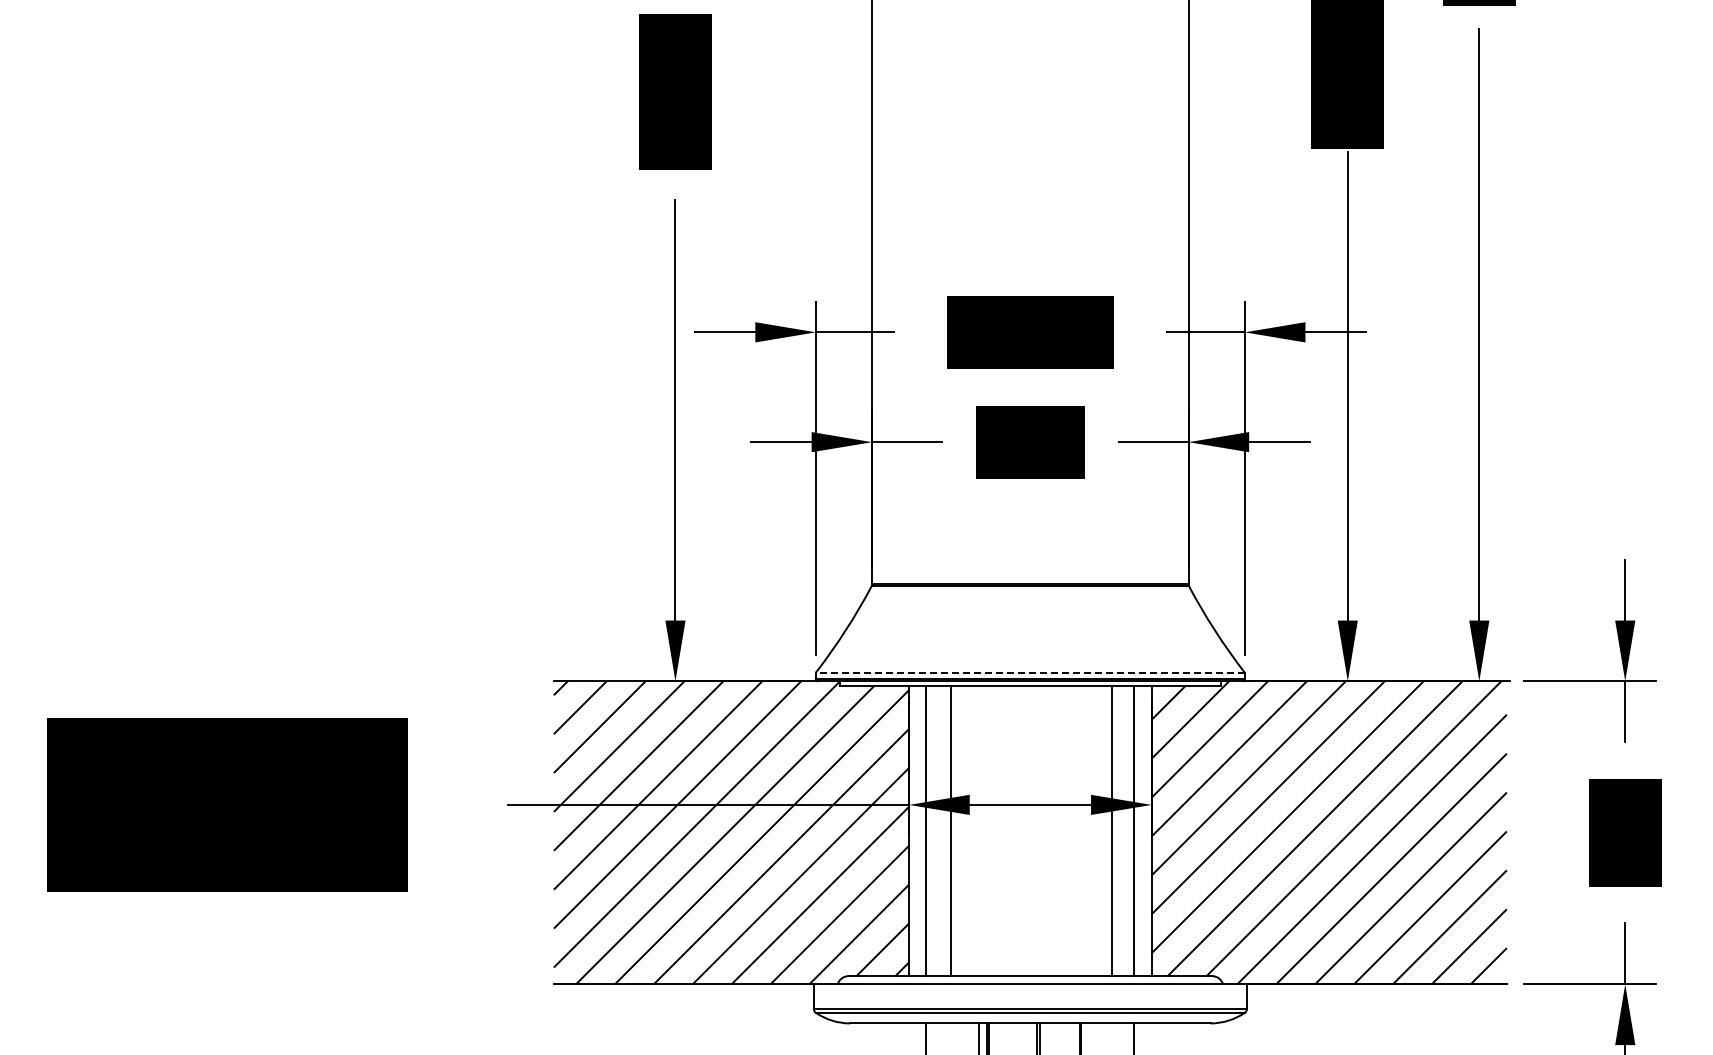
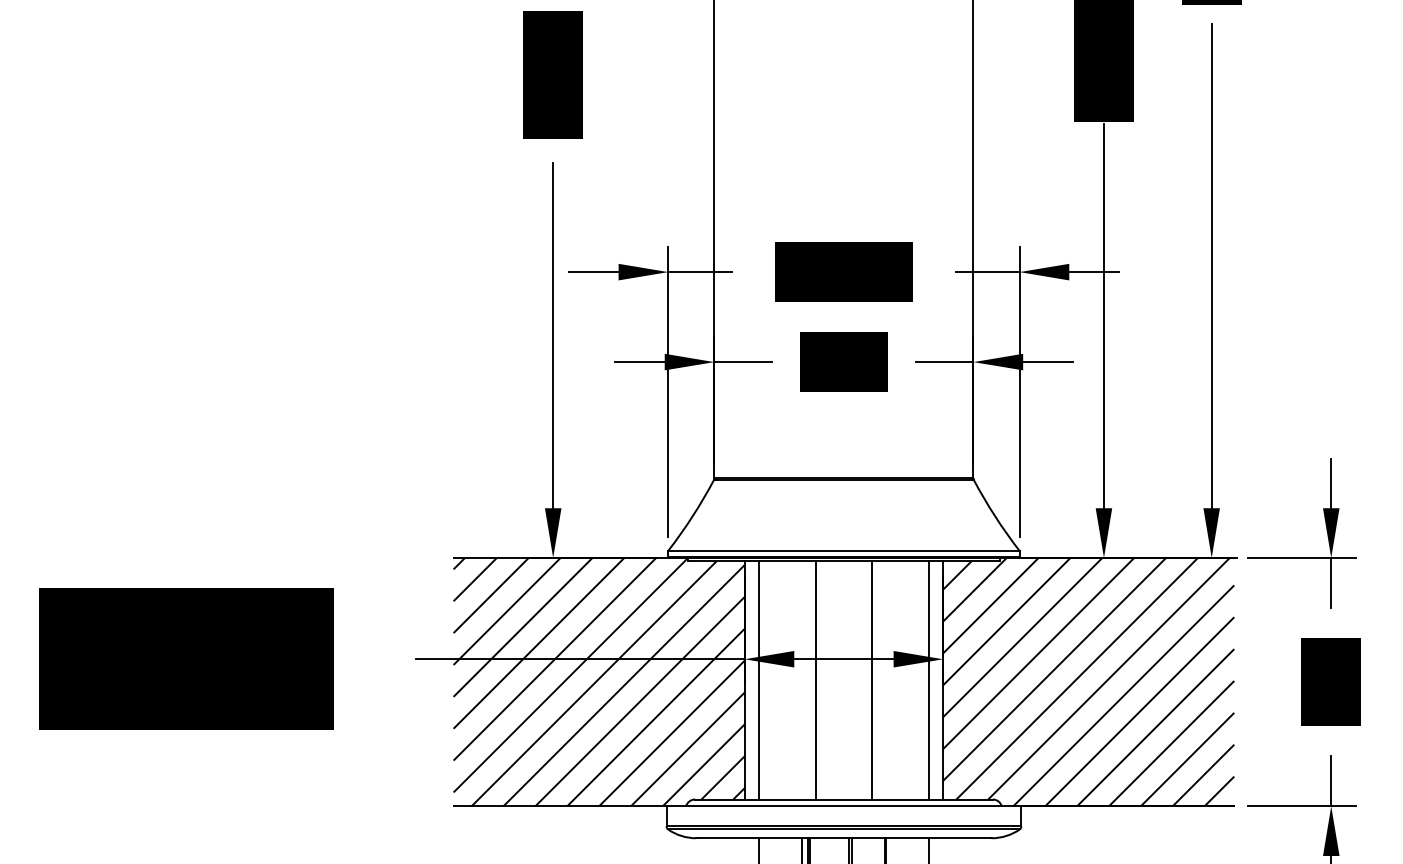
line: (1029, 672) -> (843, 550), dashed -> solid
line: (950, 830) -> (815, 680), moved
line: (1112, 830) -> (872, 680), moved

